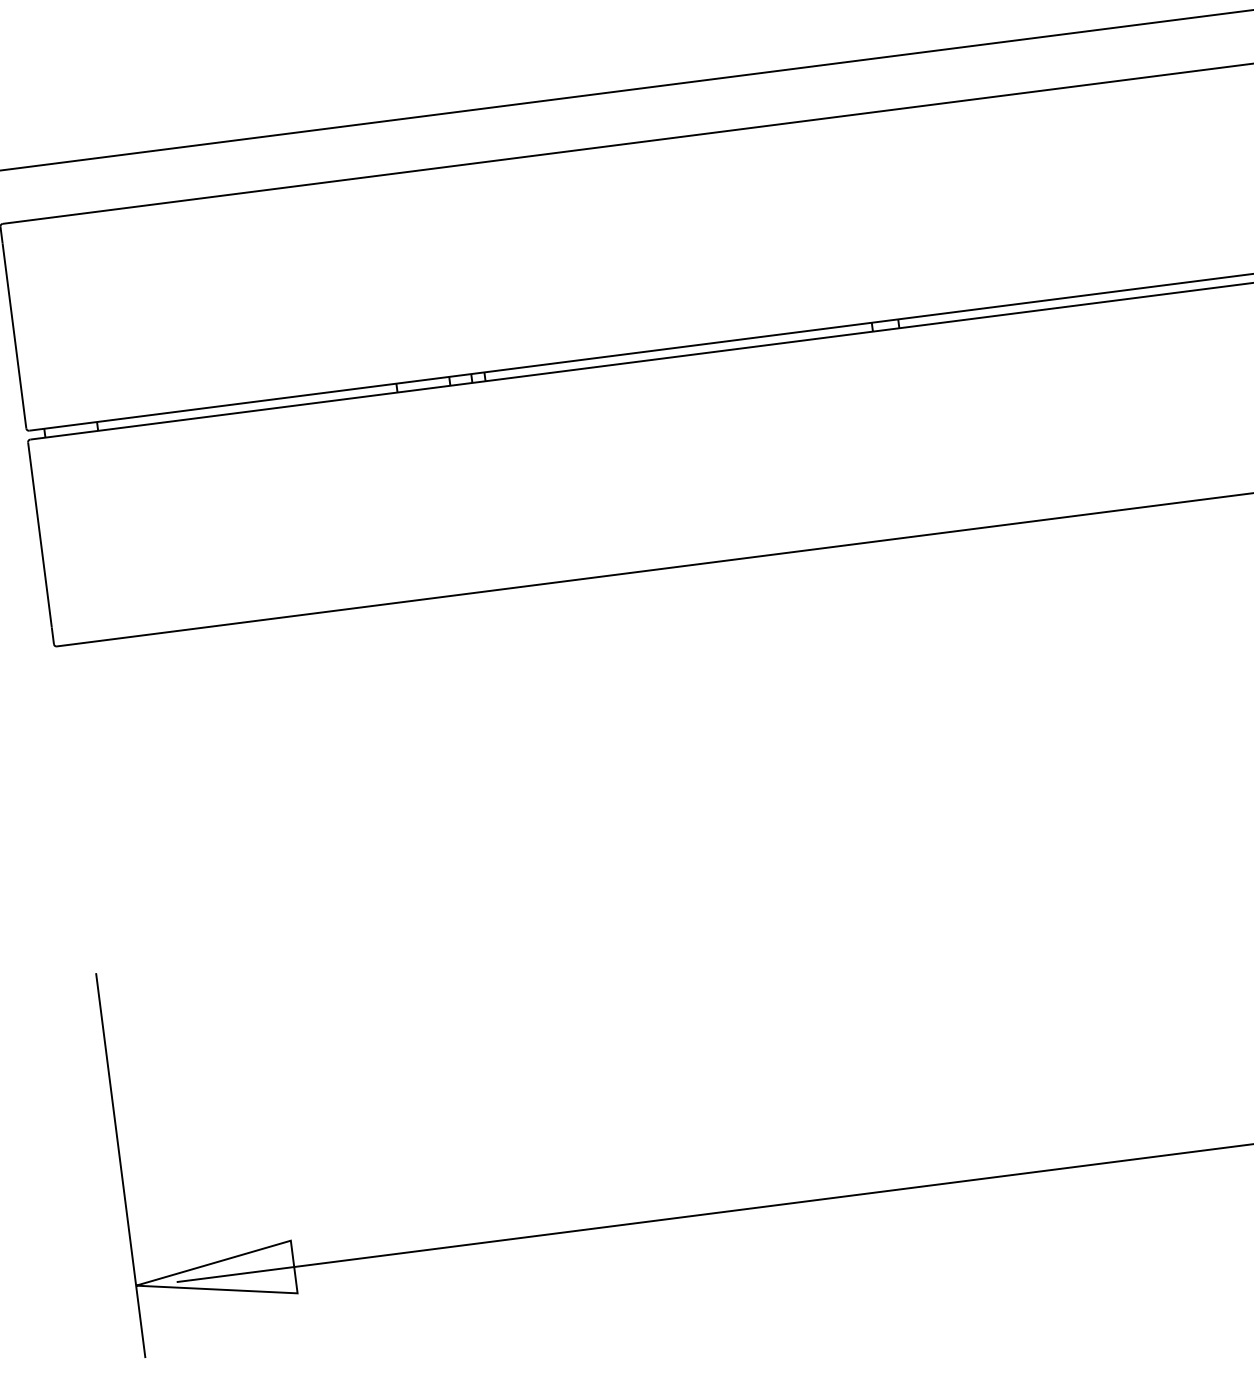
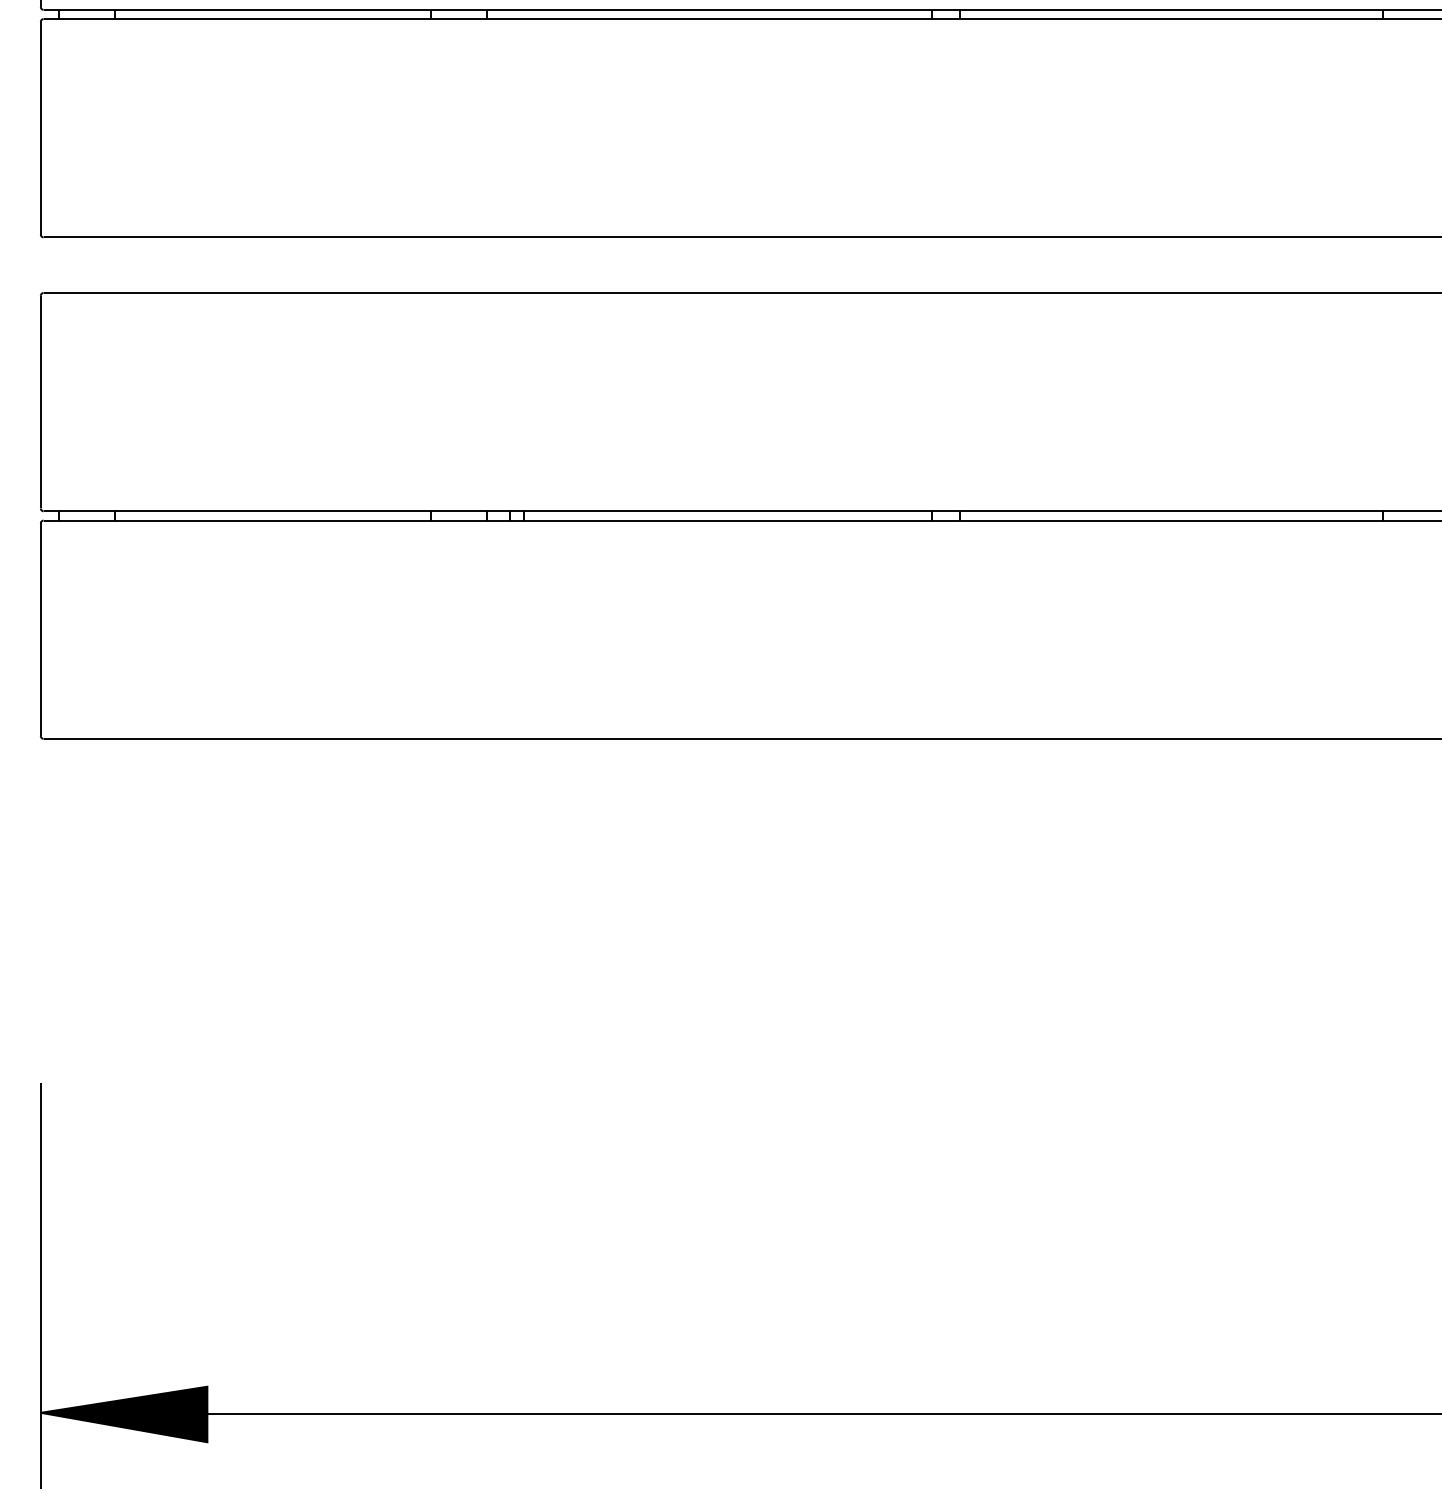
fill: (214, 1277) -> (123, 1414), added

